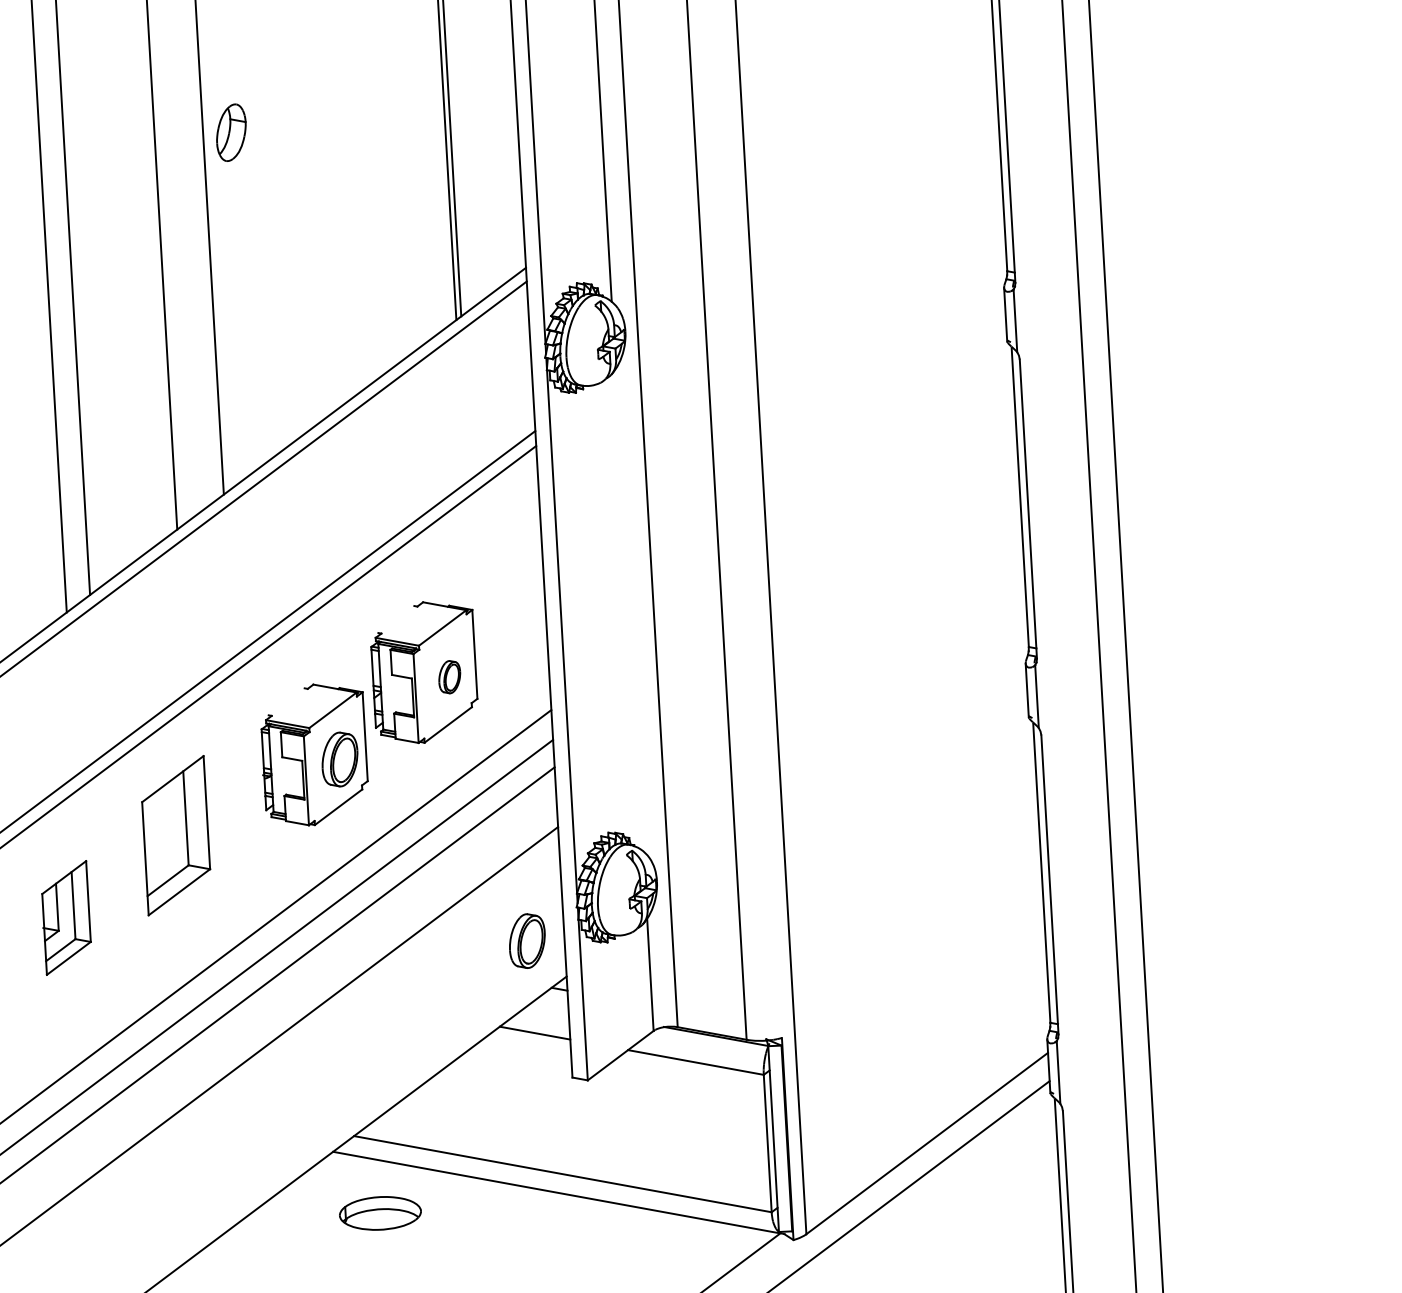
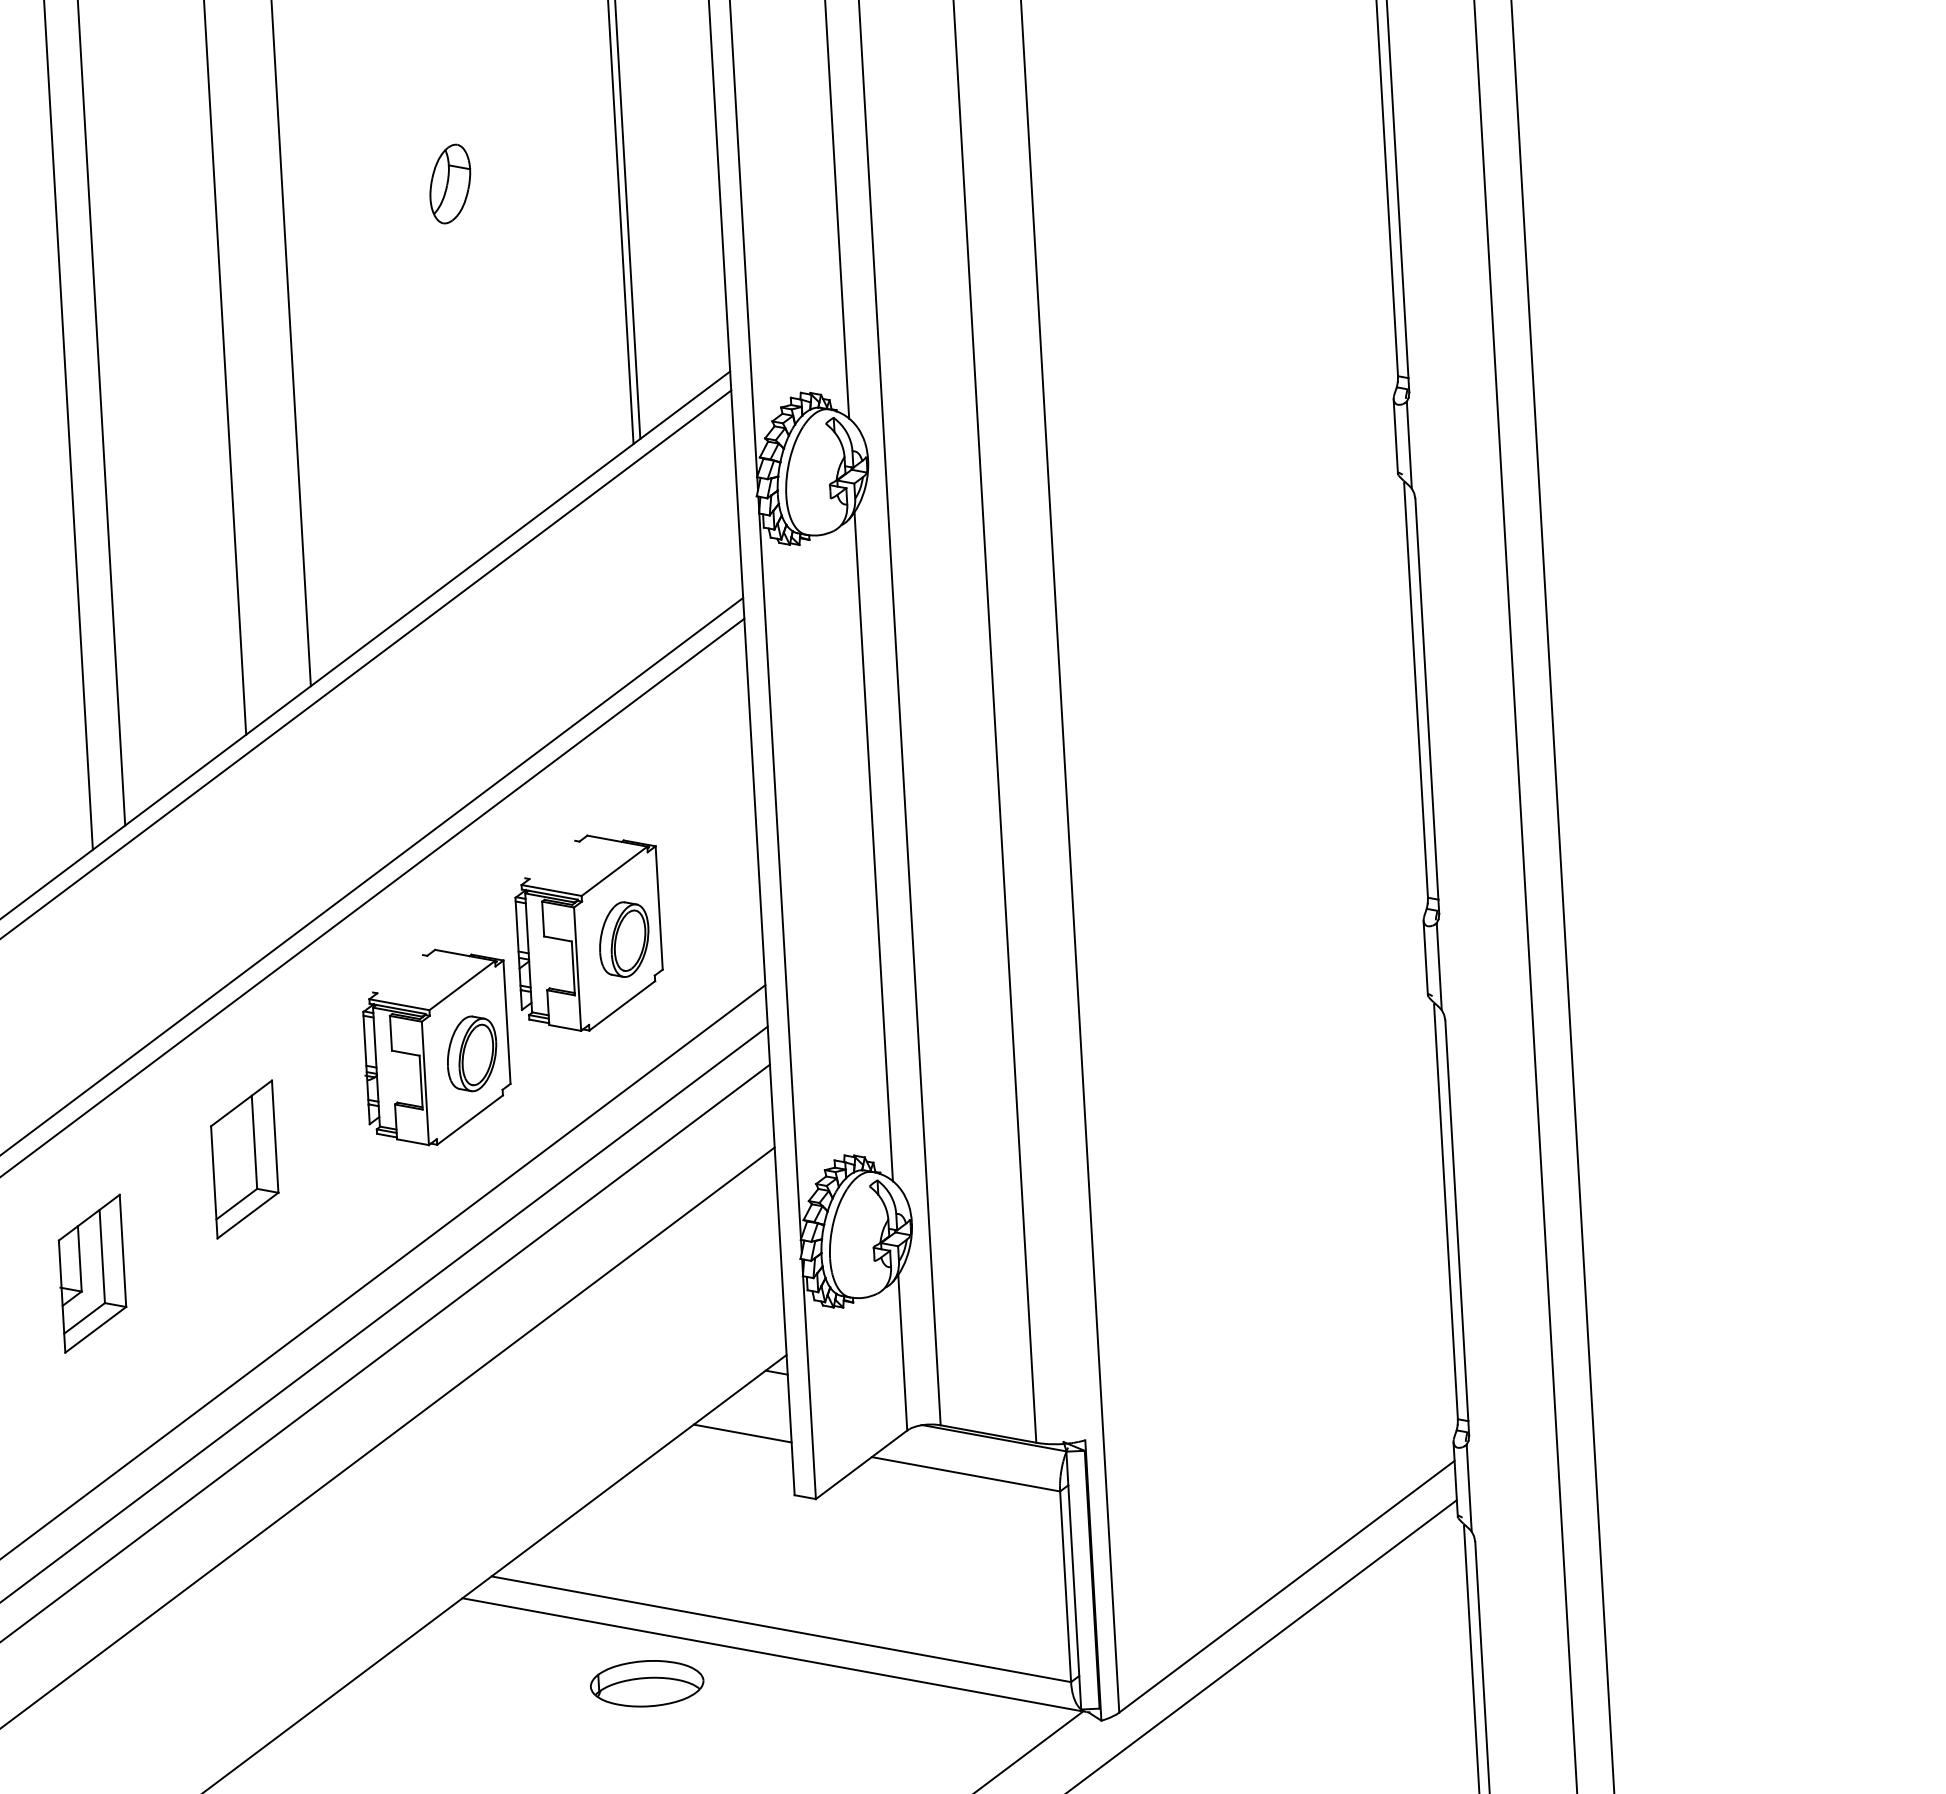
part: (231, 132) -> (450, 183), moved
line: (629, 610) -> (873, 846), added
part: (449, 677) -> (624, 939), size x1.67
part: (176, 835) -> (244, 1159), size x0.71
part: (527, 940) -> (732, 1305), removed
part: (380, 1213) -> (647, 1683), moved

